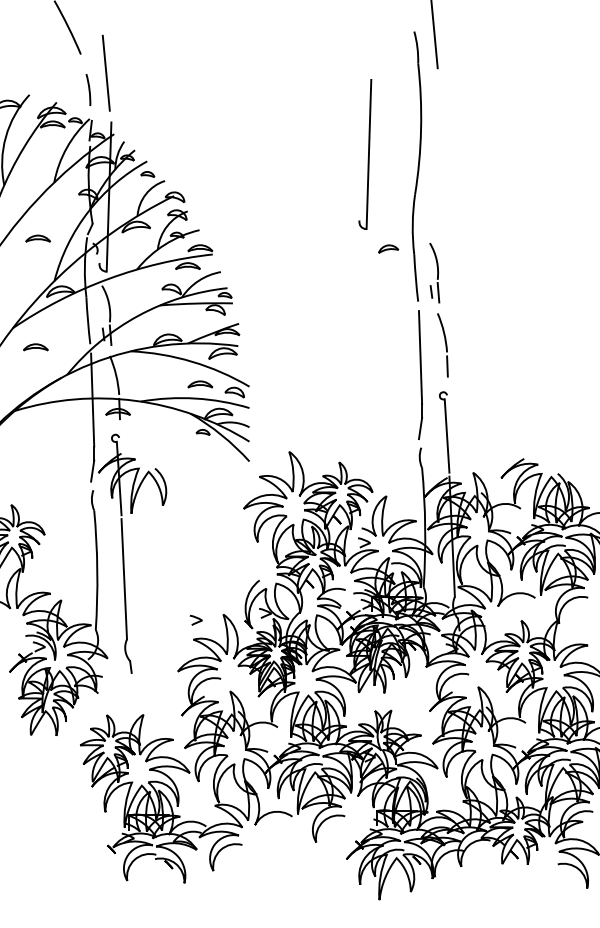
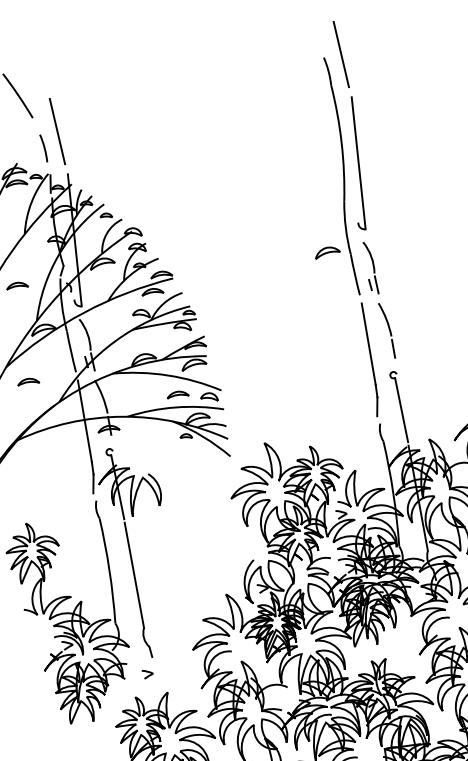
part: (365, 154) -> (355, 163), moved
part: (388, 248) -> (327, 251), size x1.43
curve: (195, 618) -> (147, 672), moved

